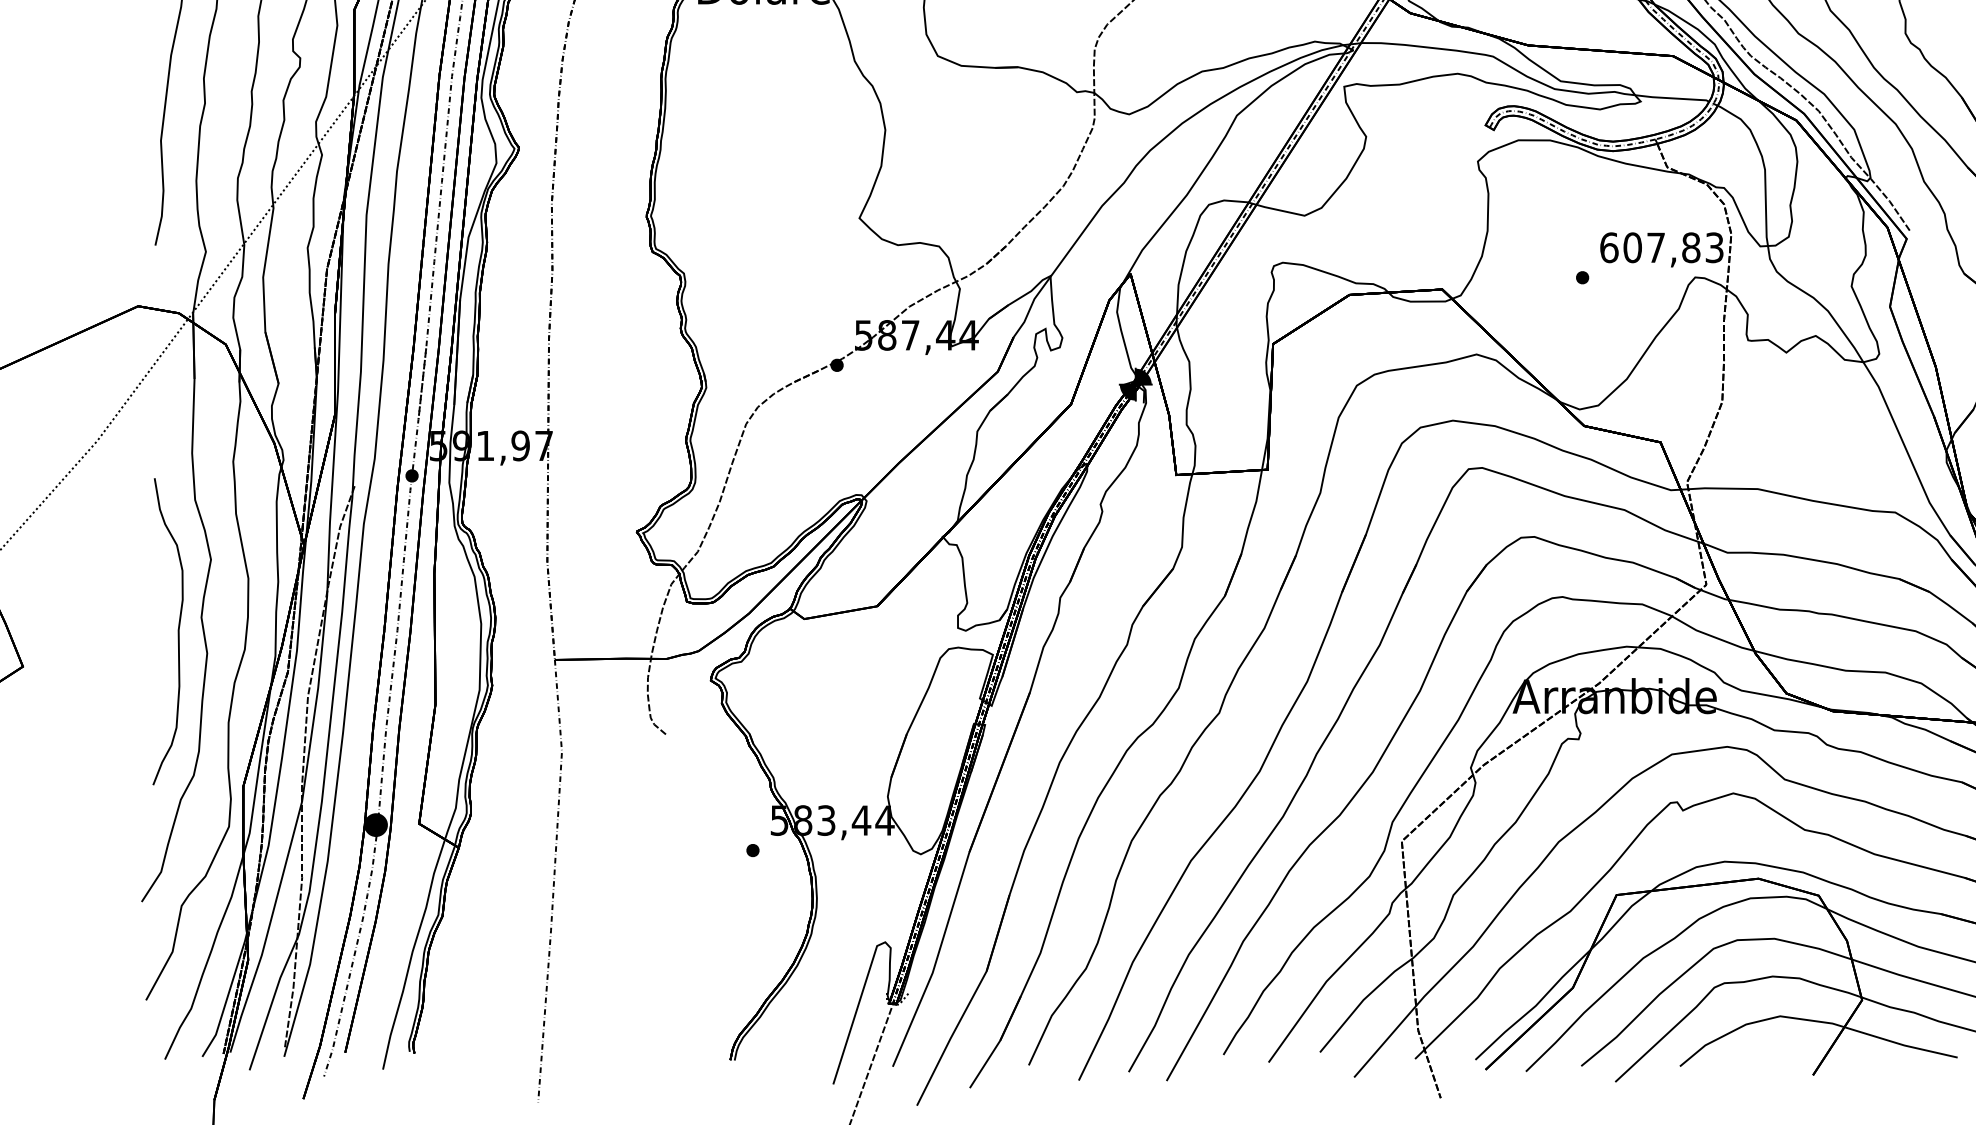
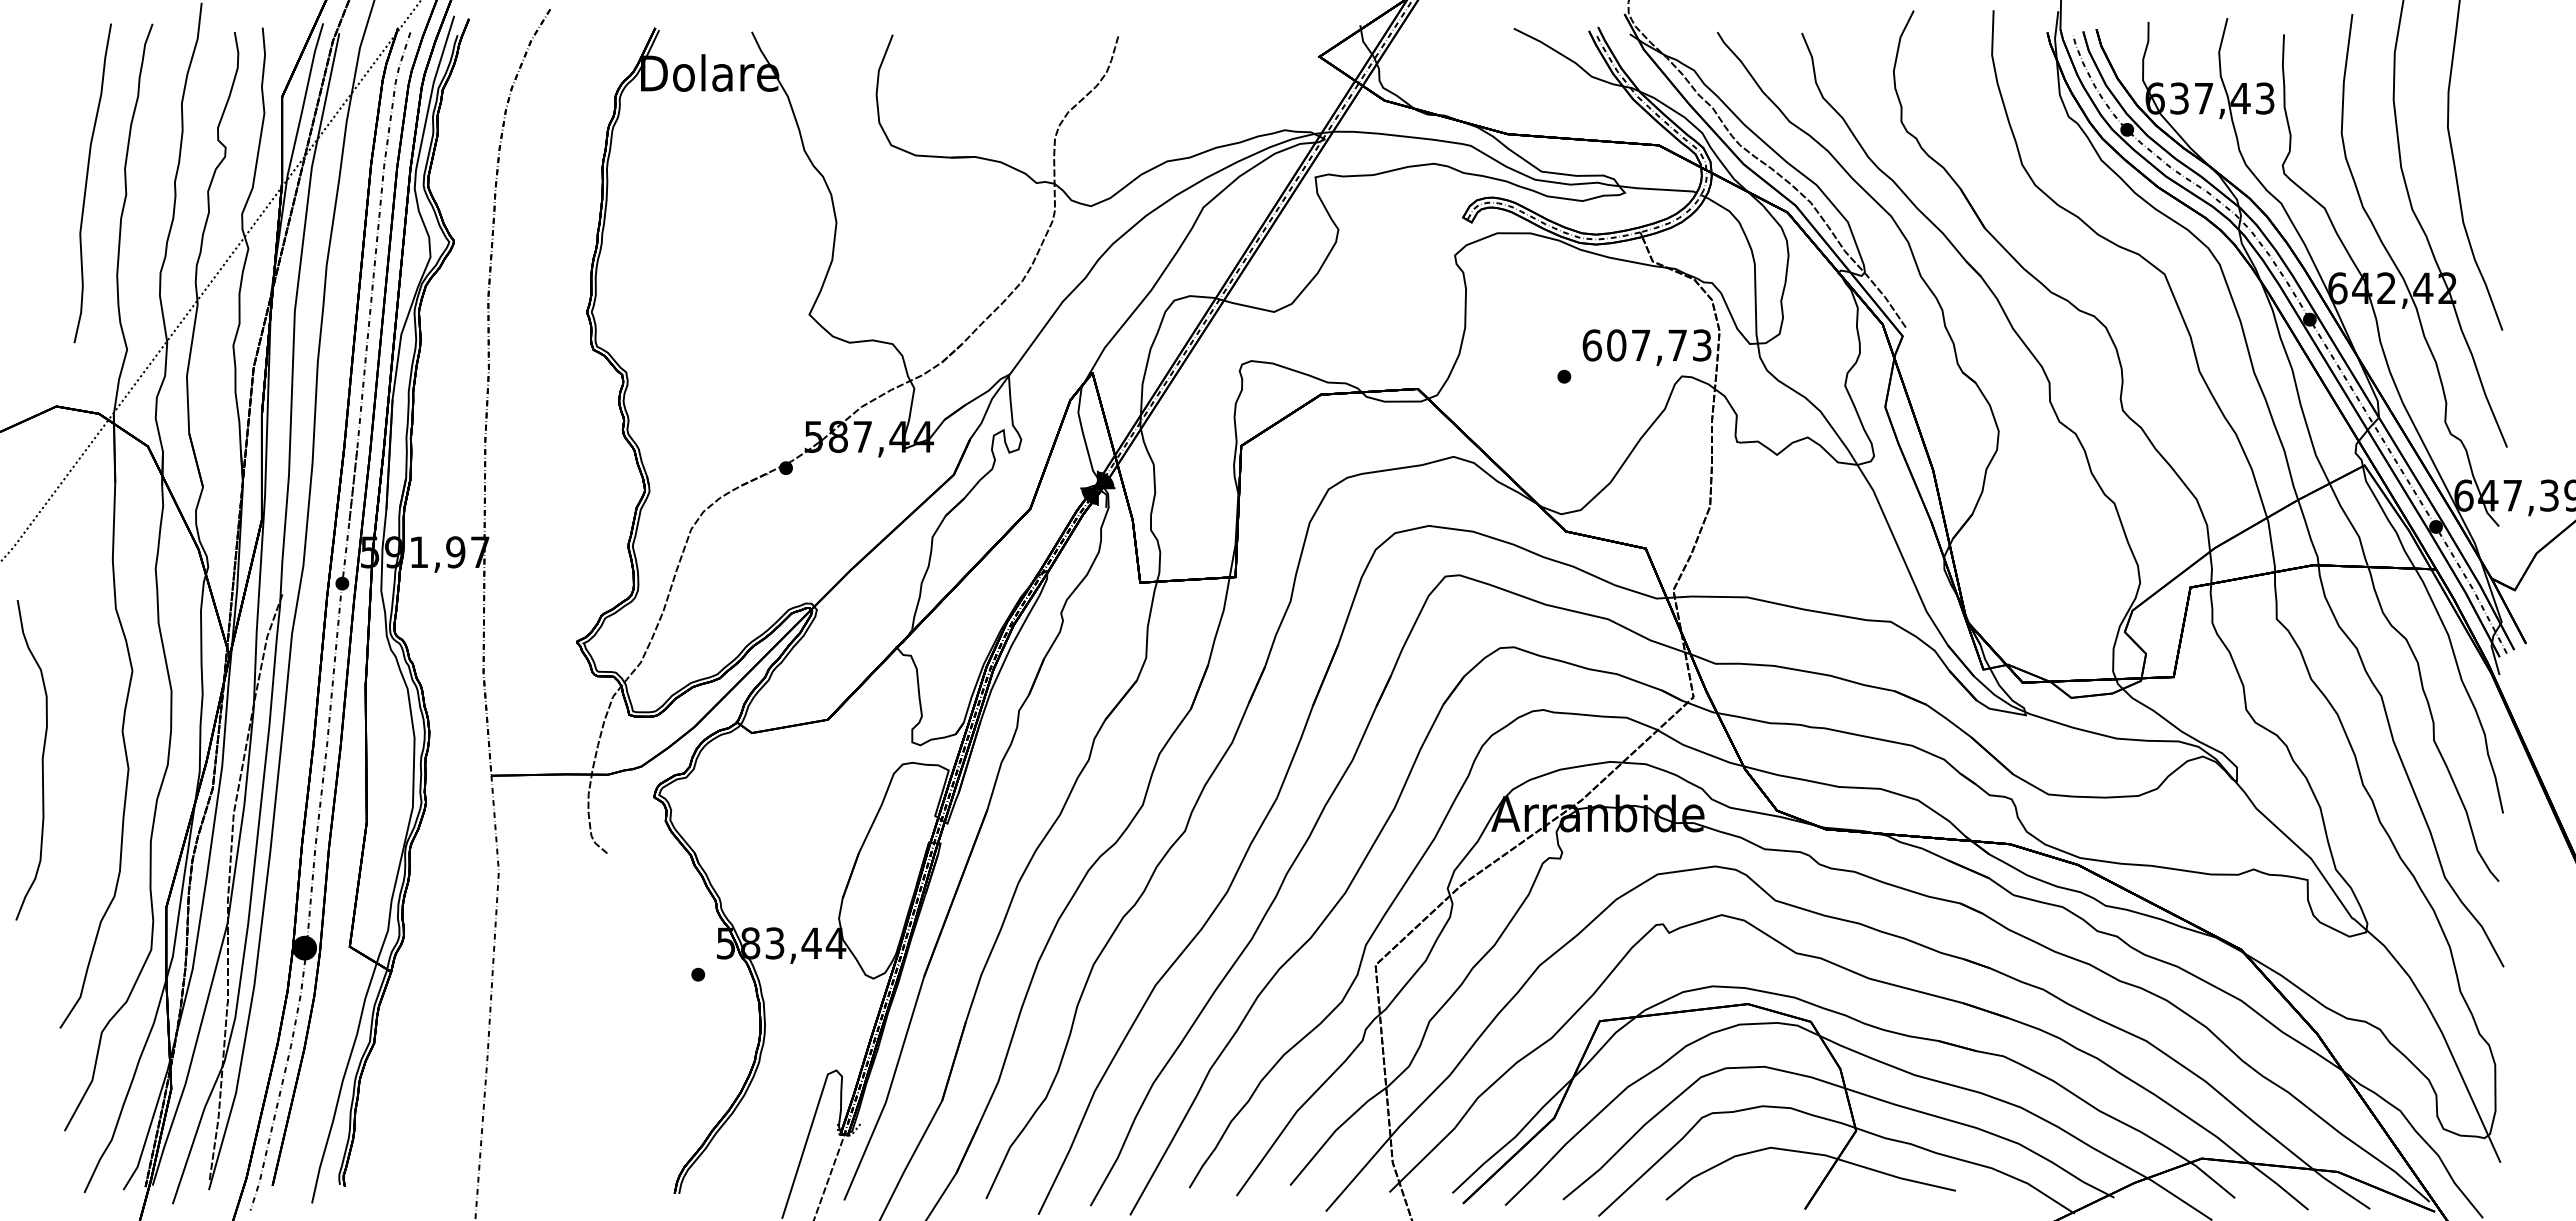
text: (1690, 247) -> (1677, 345), 607,83 -> 607,73
curve: (177, 631) -> (41, 760), moved

